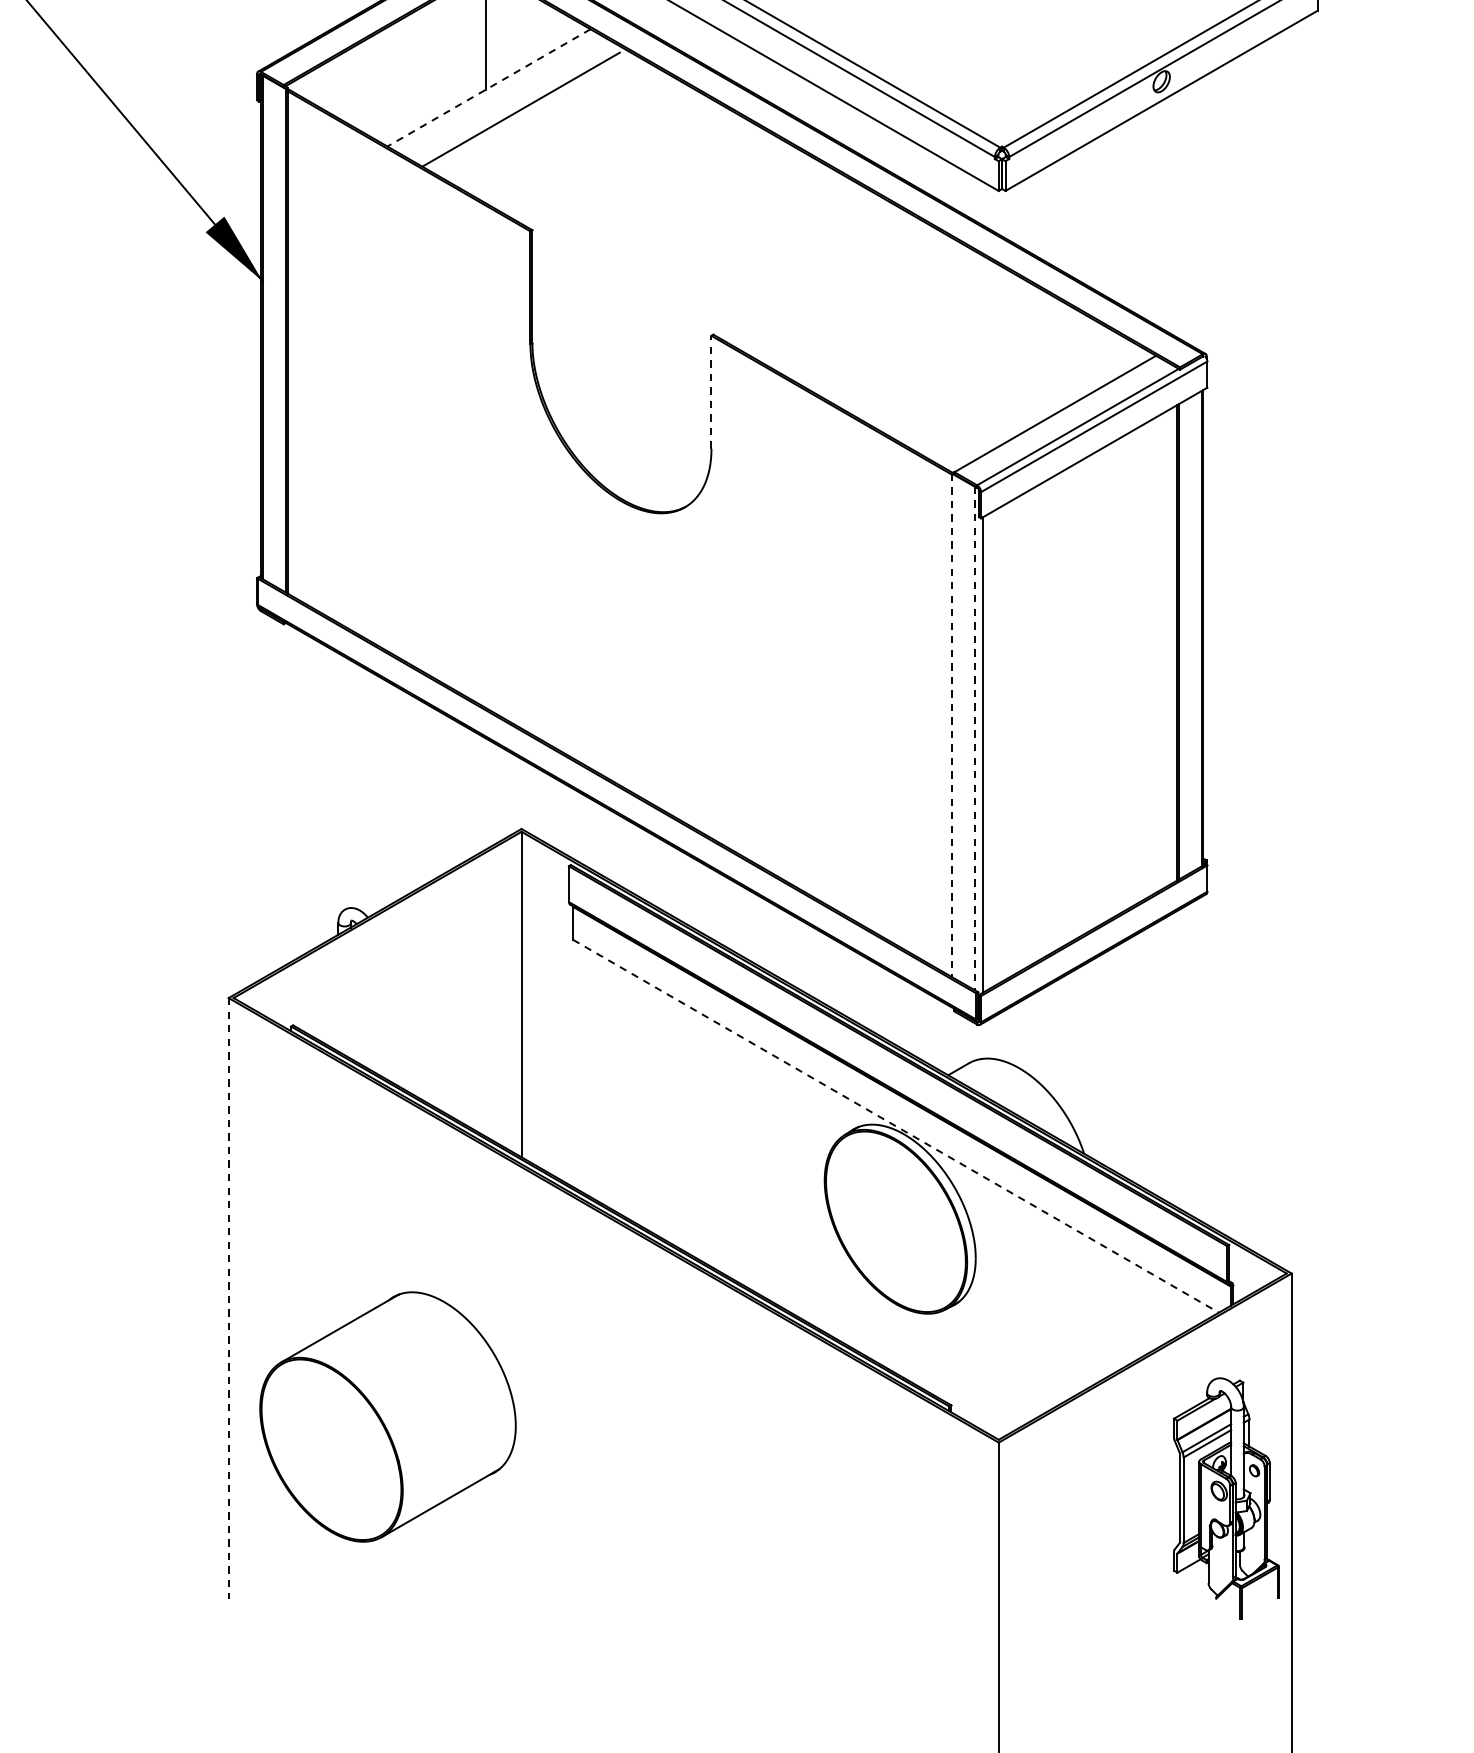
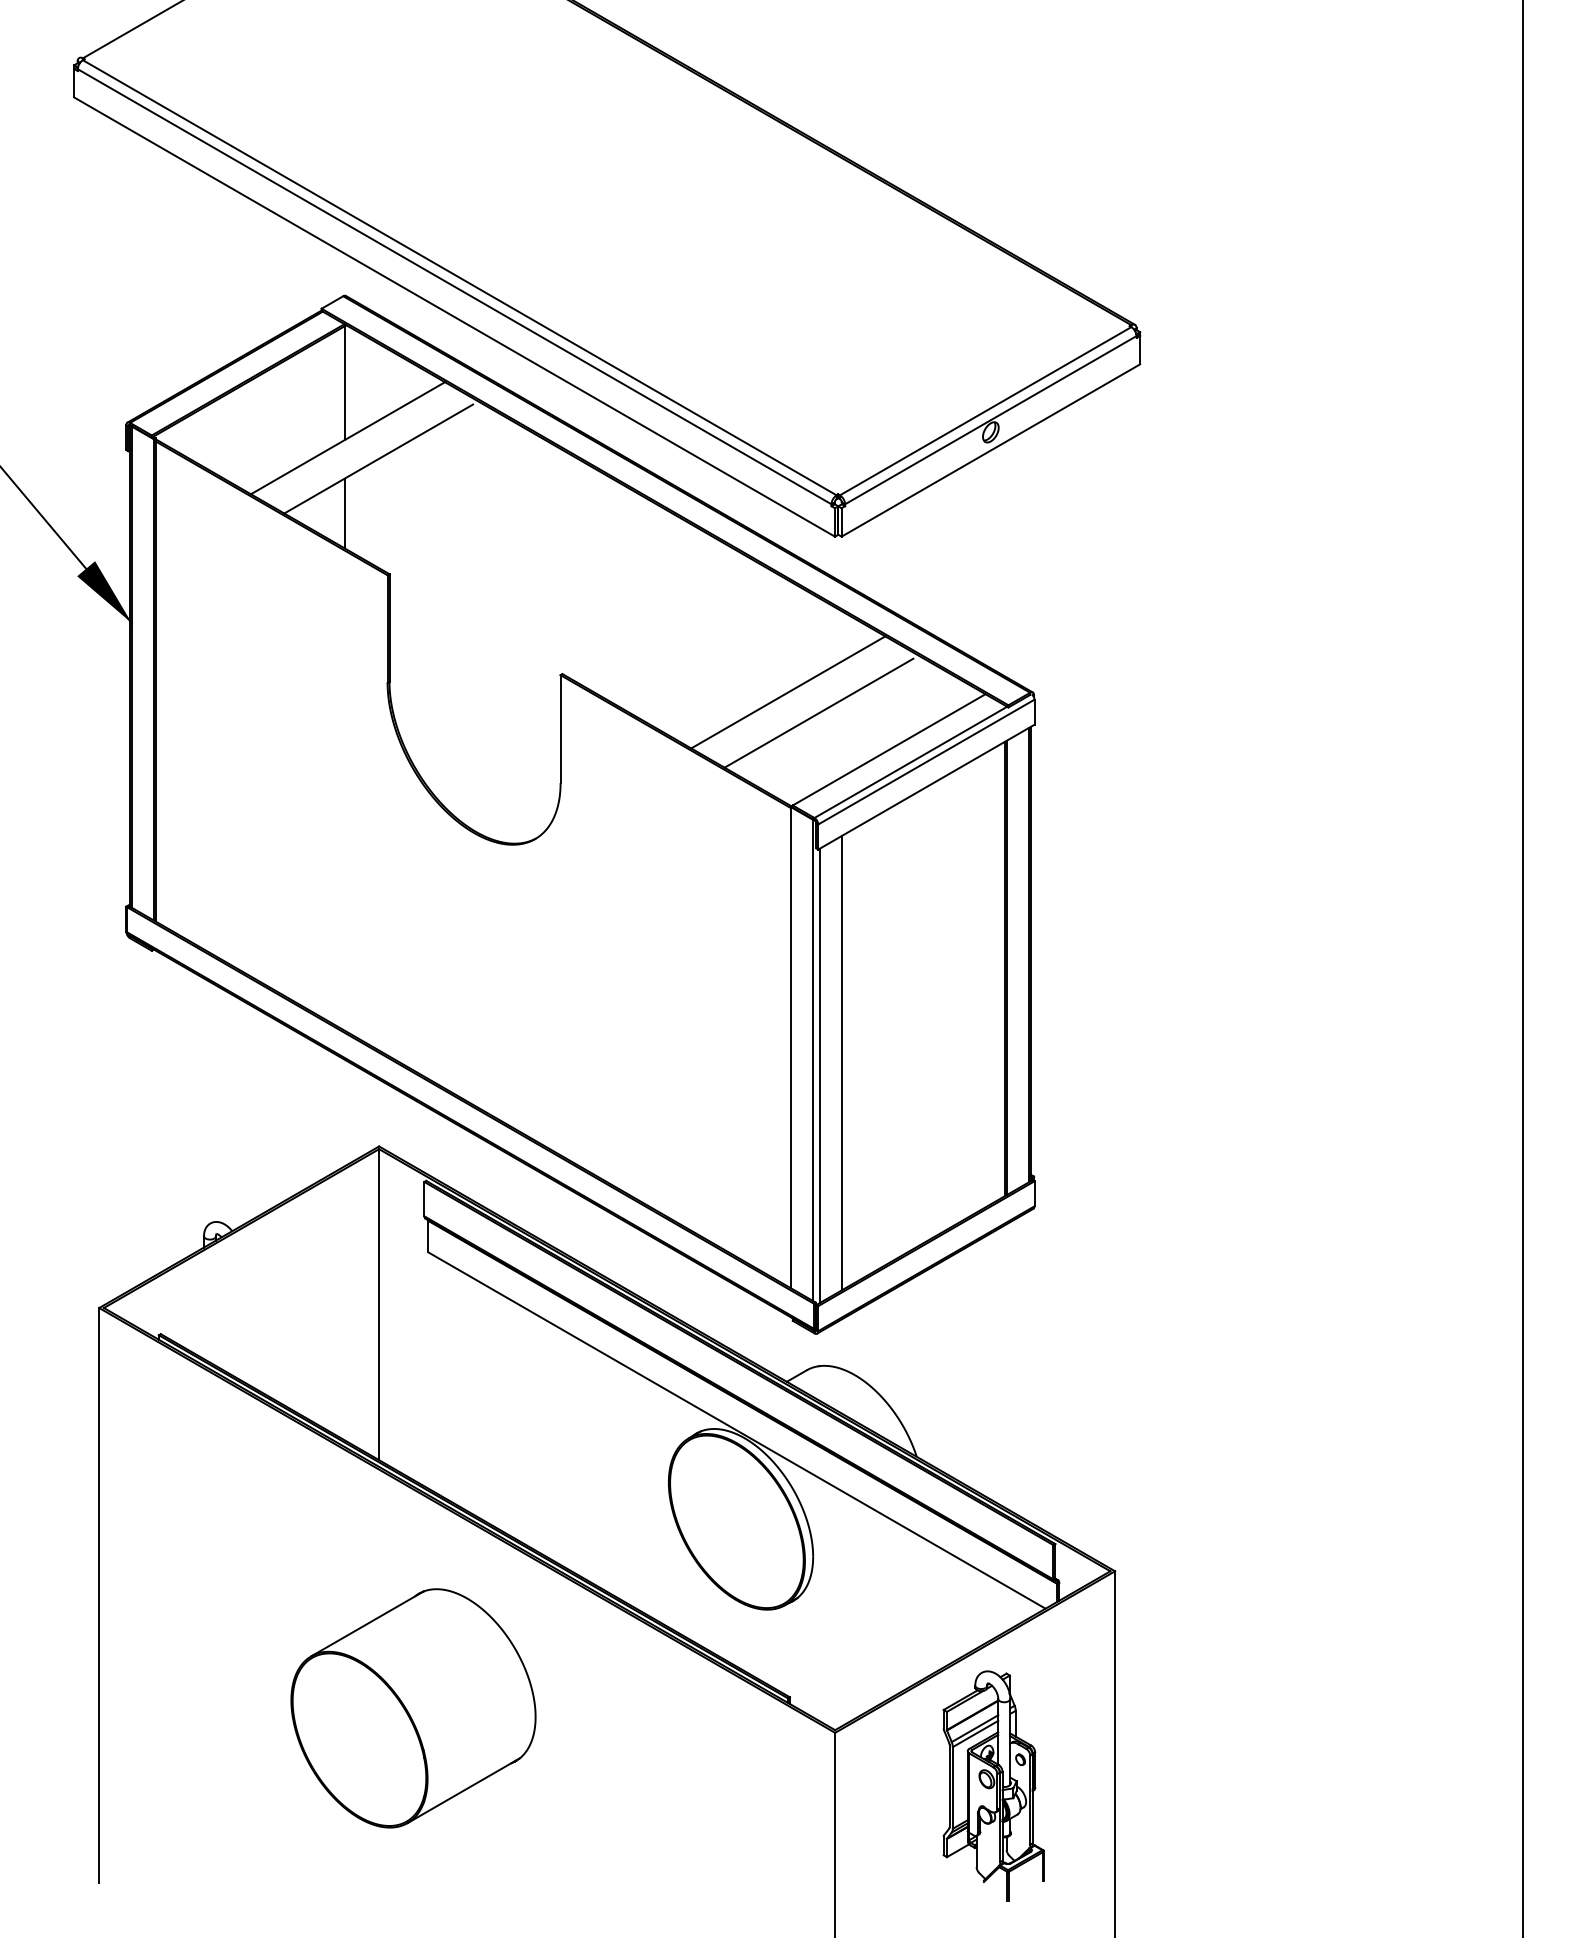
line: (488, 88) -> (347, 438), dashed -> solid
line: (485, 166) -> (344, 513), added
line: (949, 353) -> (788, 692), added
line: (981, 374) -> (818, 712), added
line: (711, 392) -> (560, 729), dashed -> solid
line: (952, 725) -> (790, 1047), dashed -> solid
line: (975, 739) -> (812, 1060), dashed -> solid
line: (1005, 742) -> (841, 1063), added
line: (896, 1126) -> (737, 1430), dashed -> solid
line: (228, 1298) -> (99, 1595), dashed -> solid
part: (388, 1417) -> (413, 1708), moved
part: (1226, 1497) -> (993, 1785), moved

